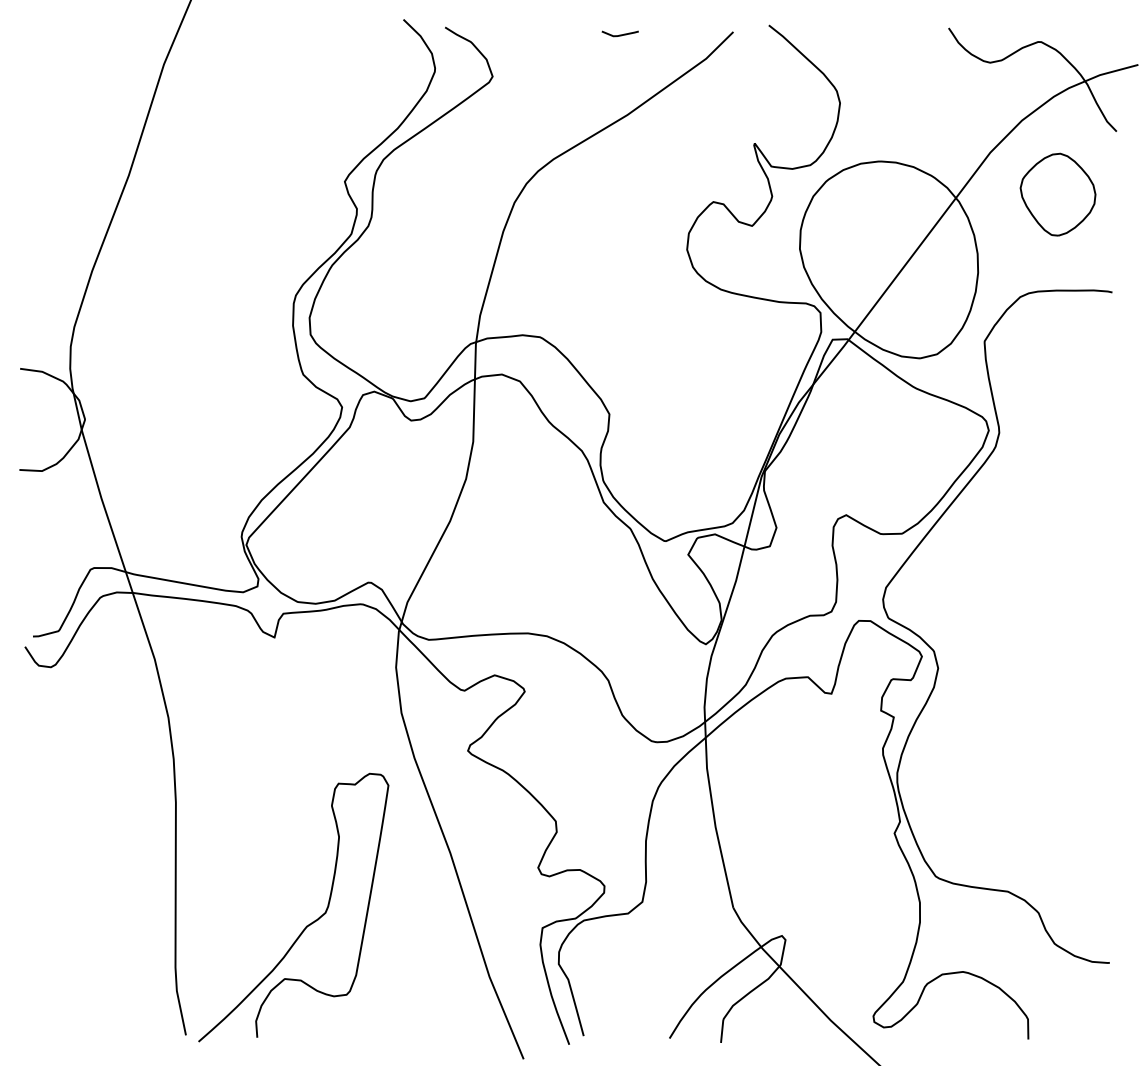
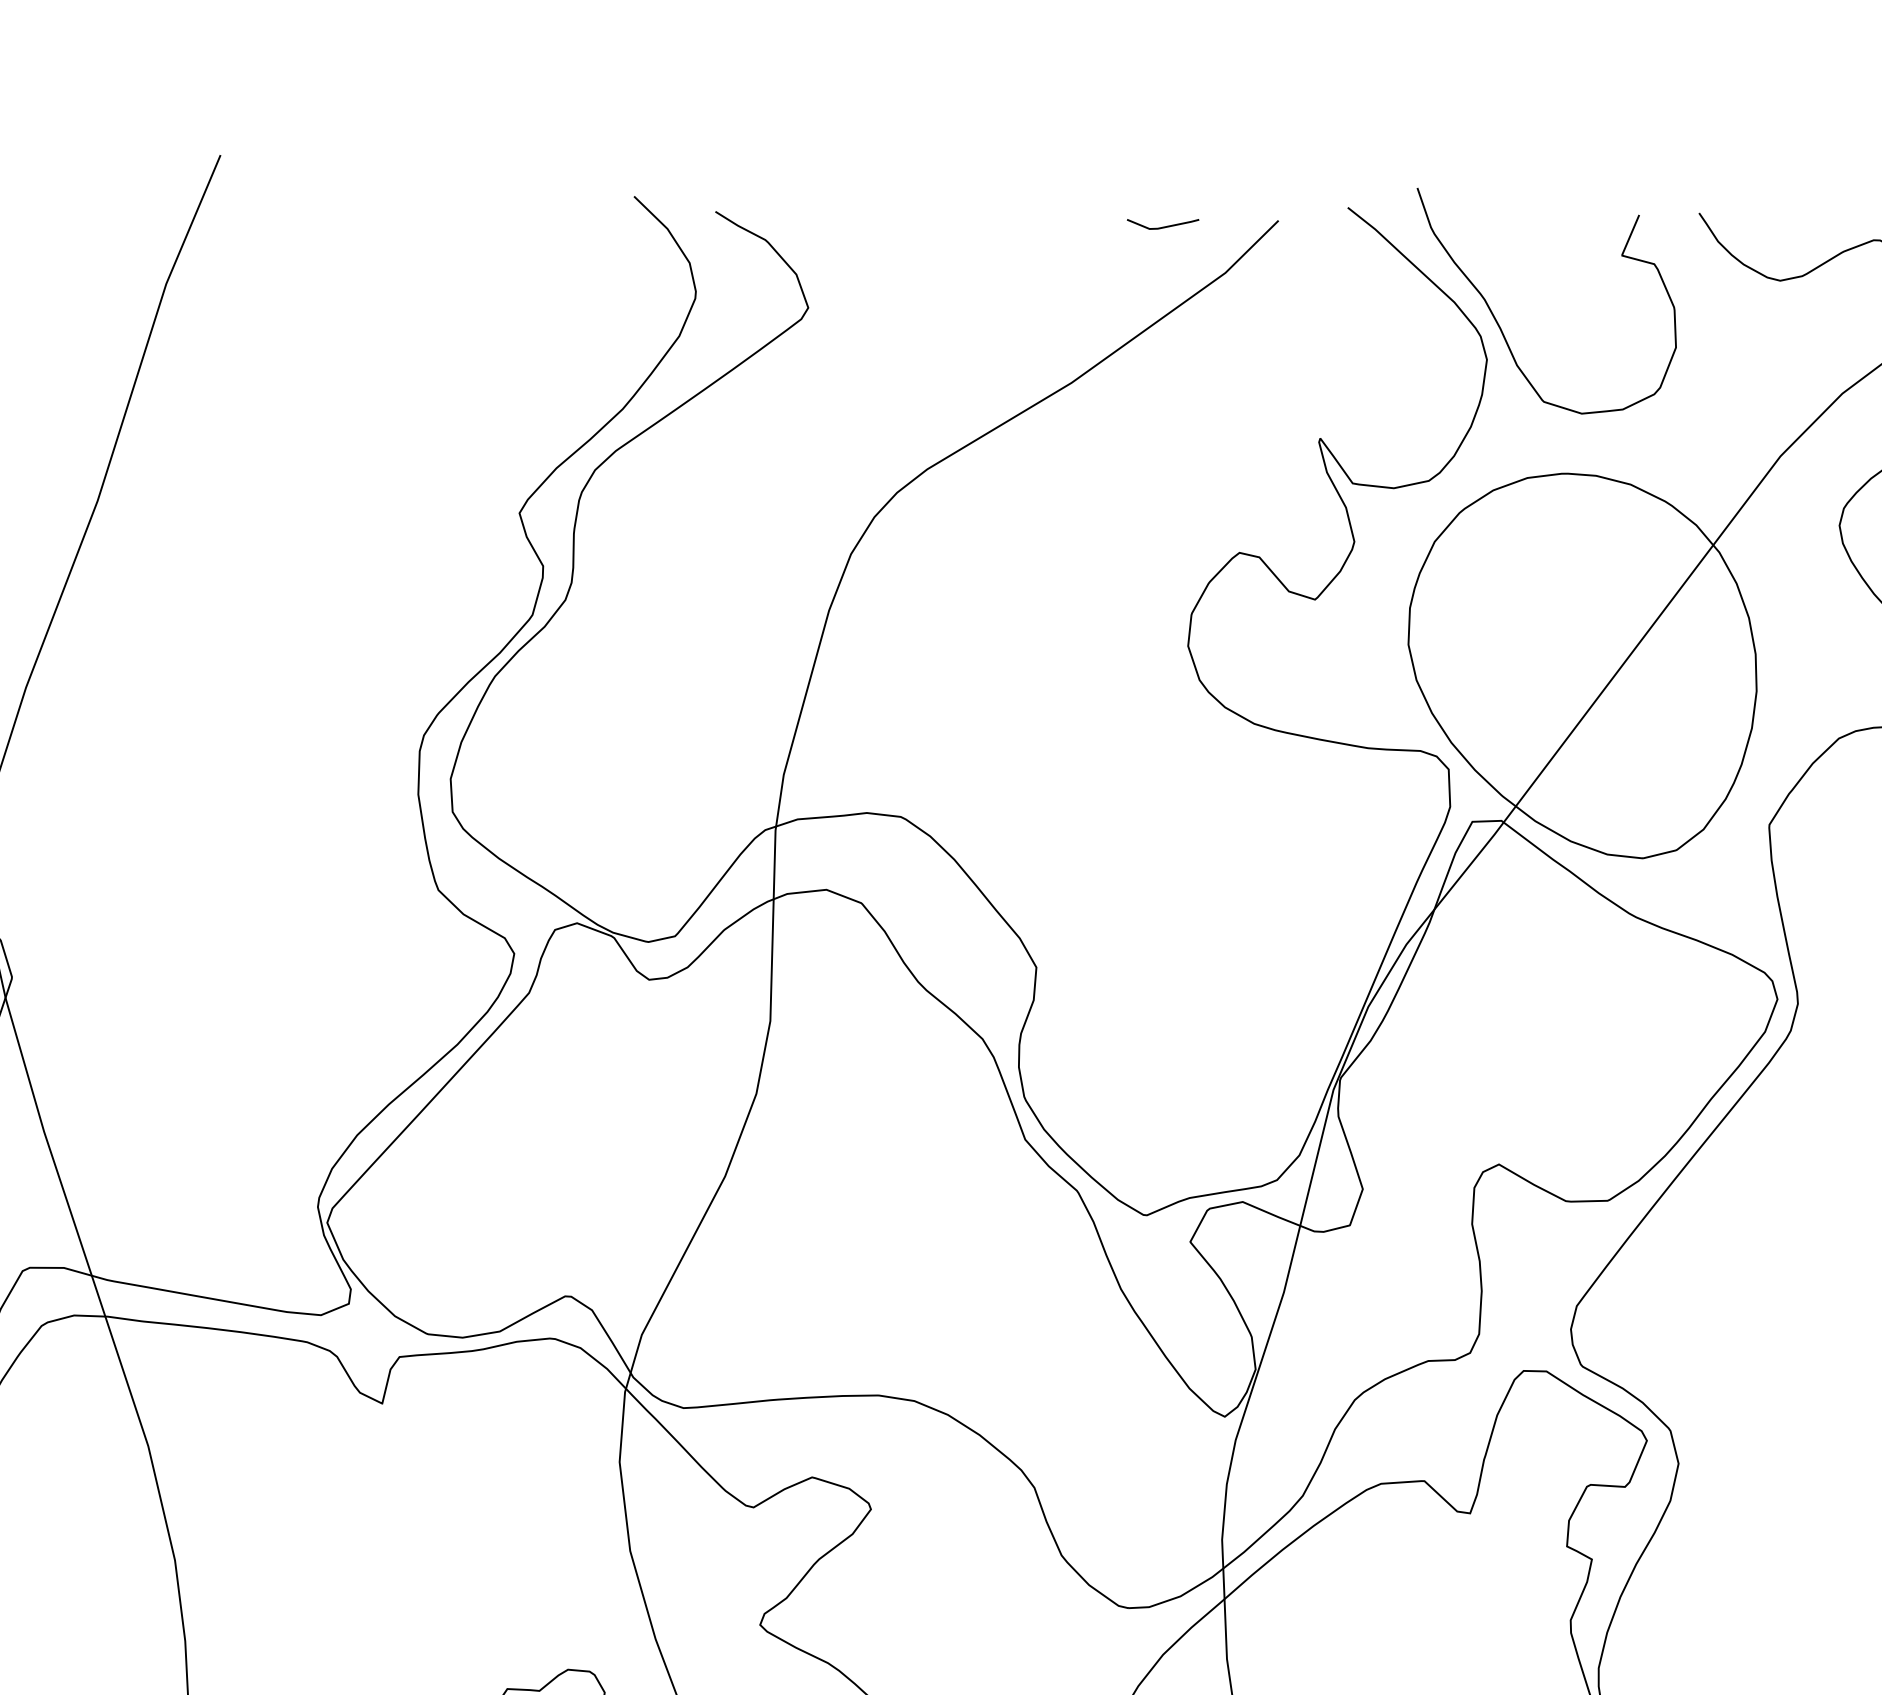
line: (619, 34) -> (1161, 225), moved
curve: (847, 85) -> (1501, 325), added

